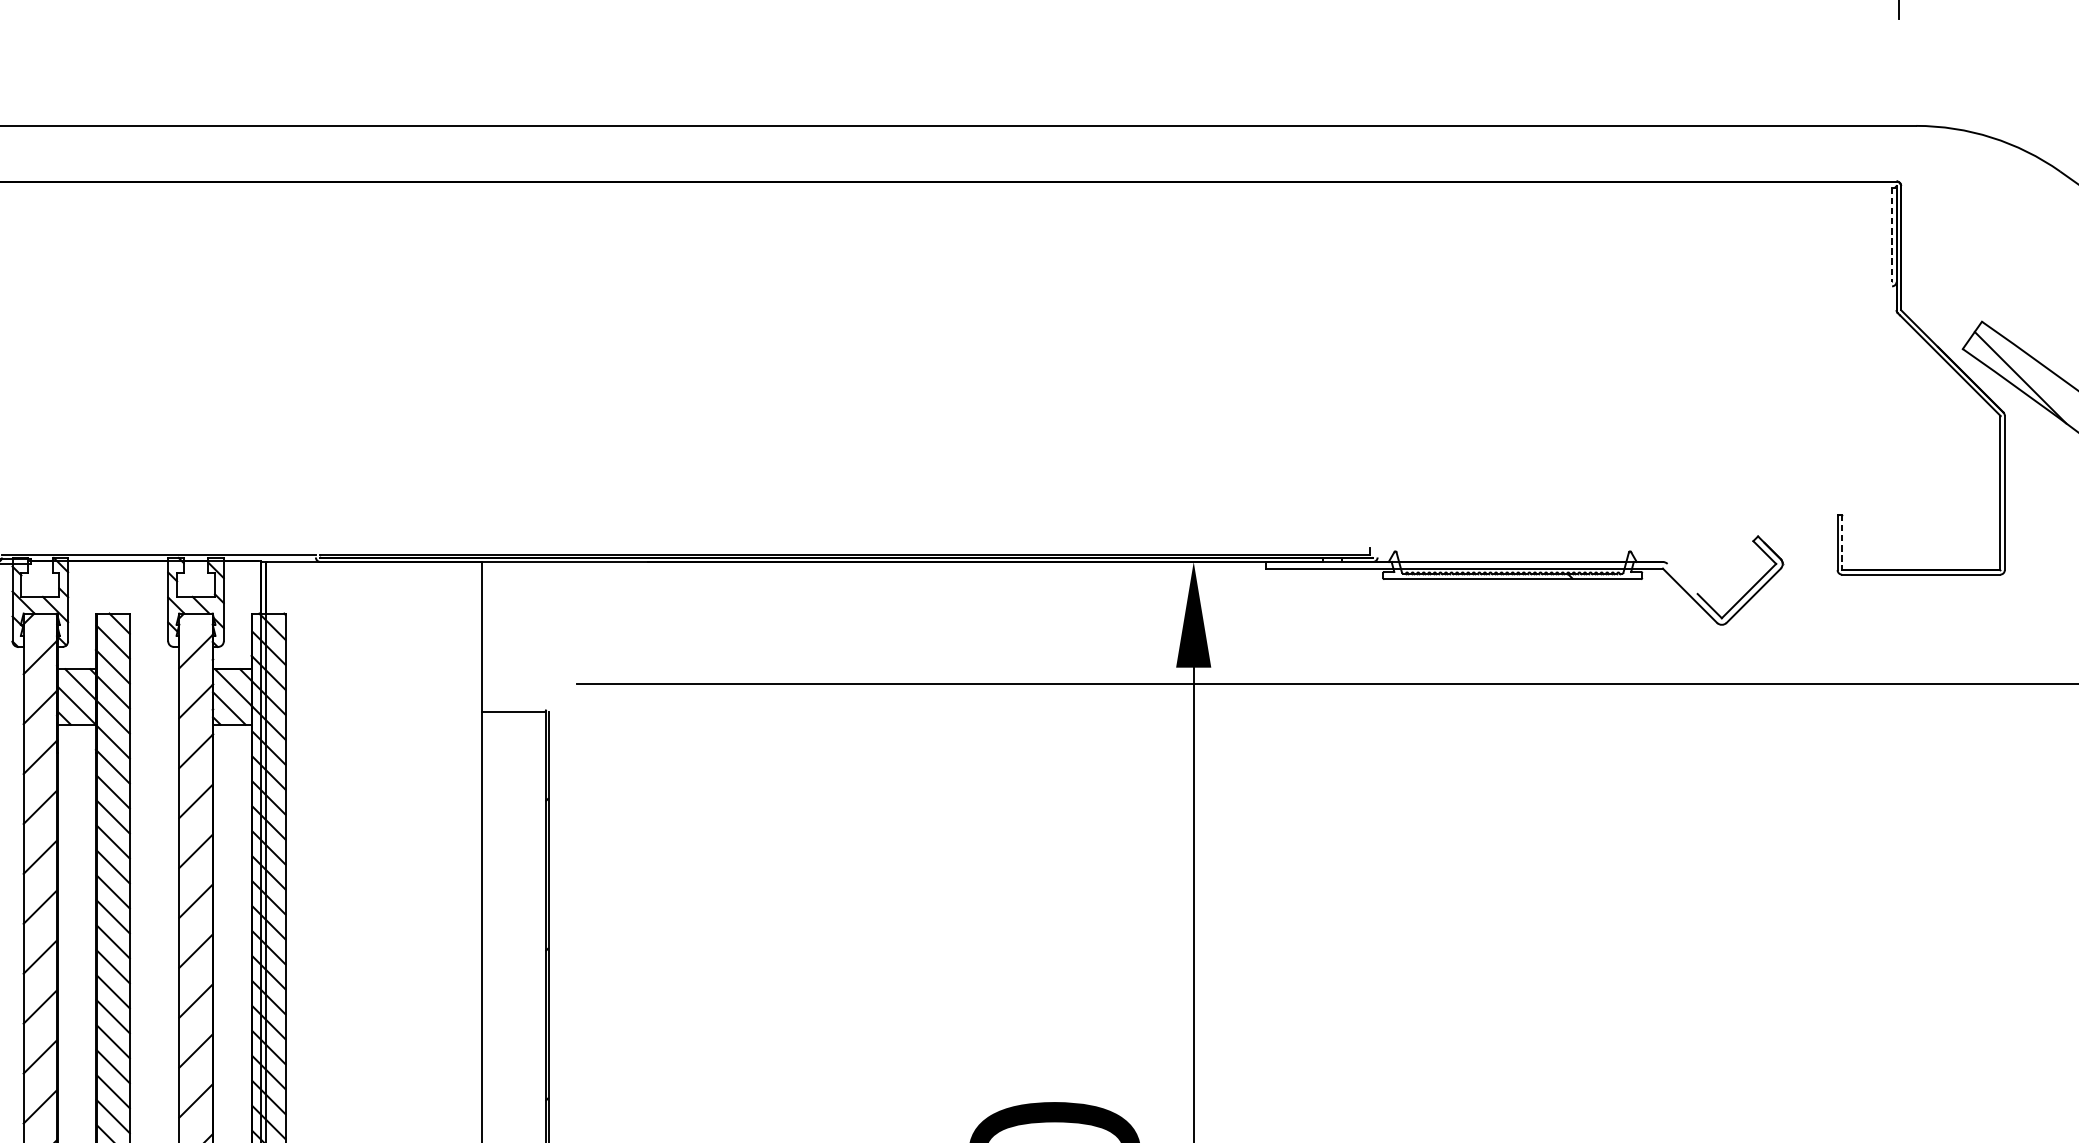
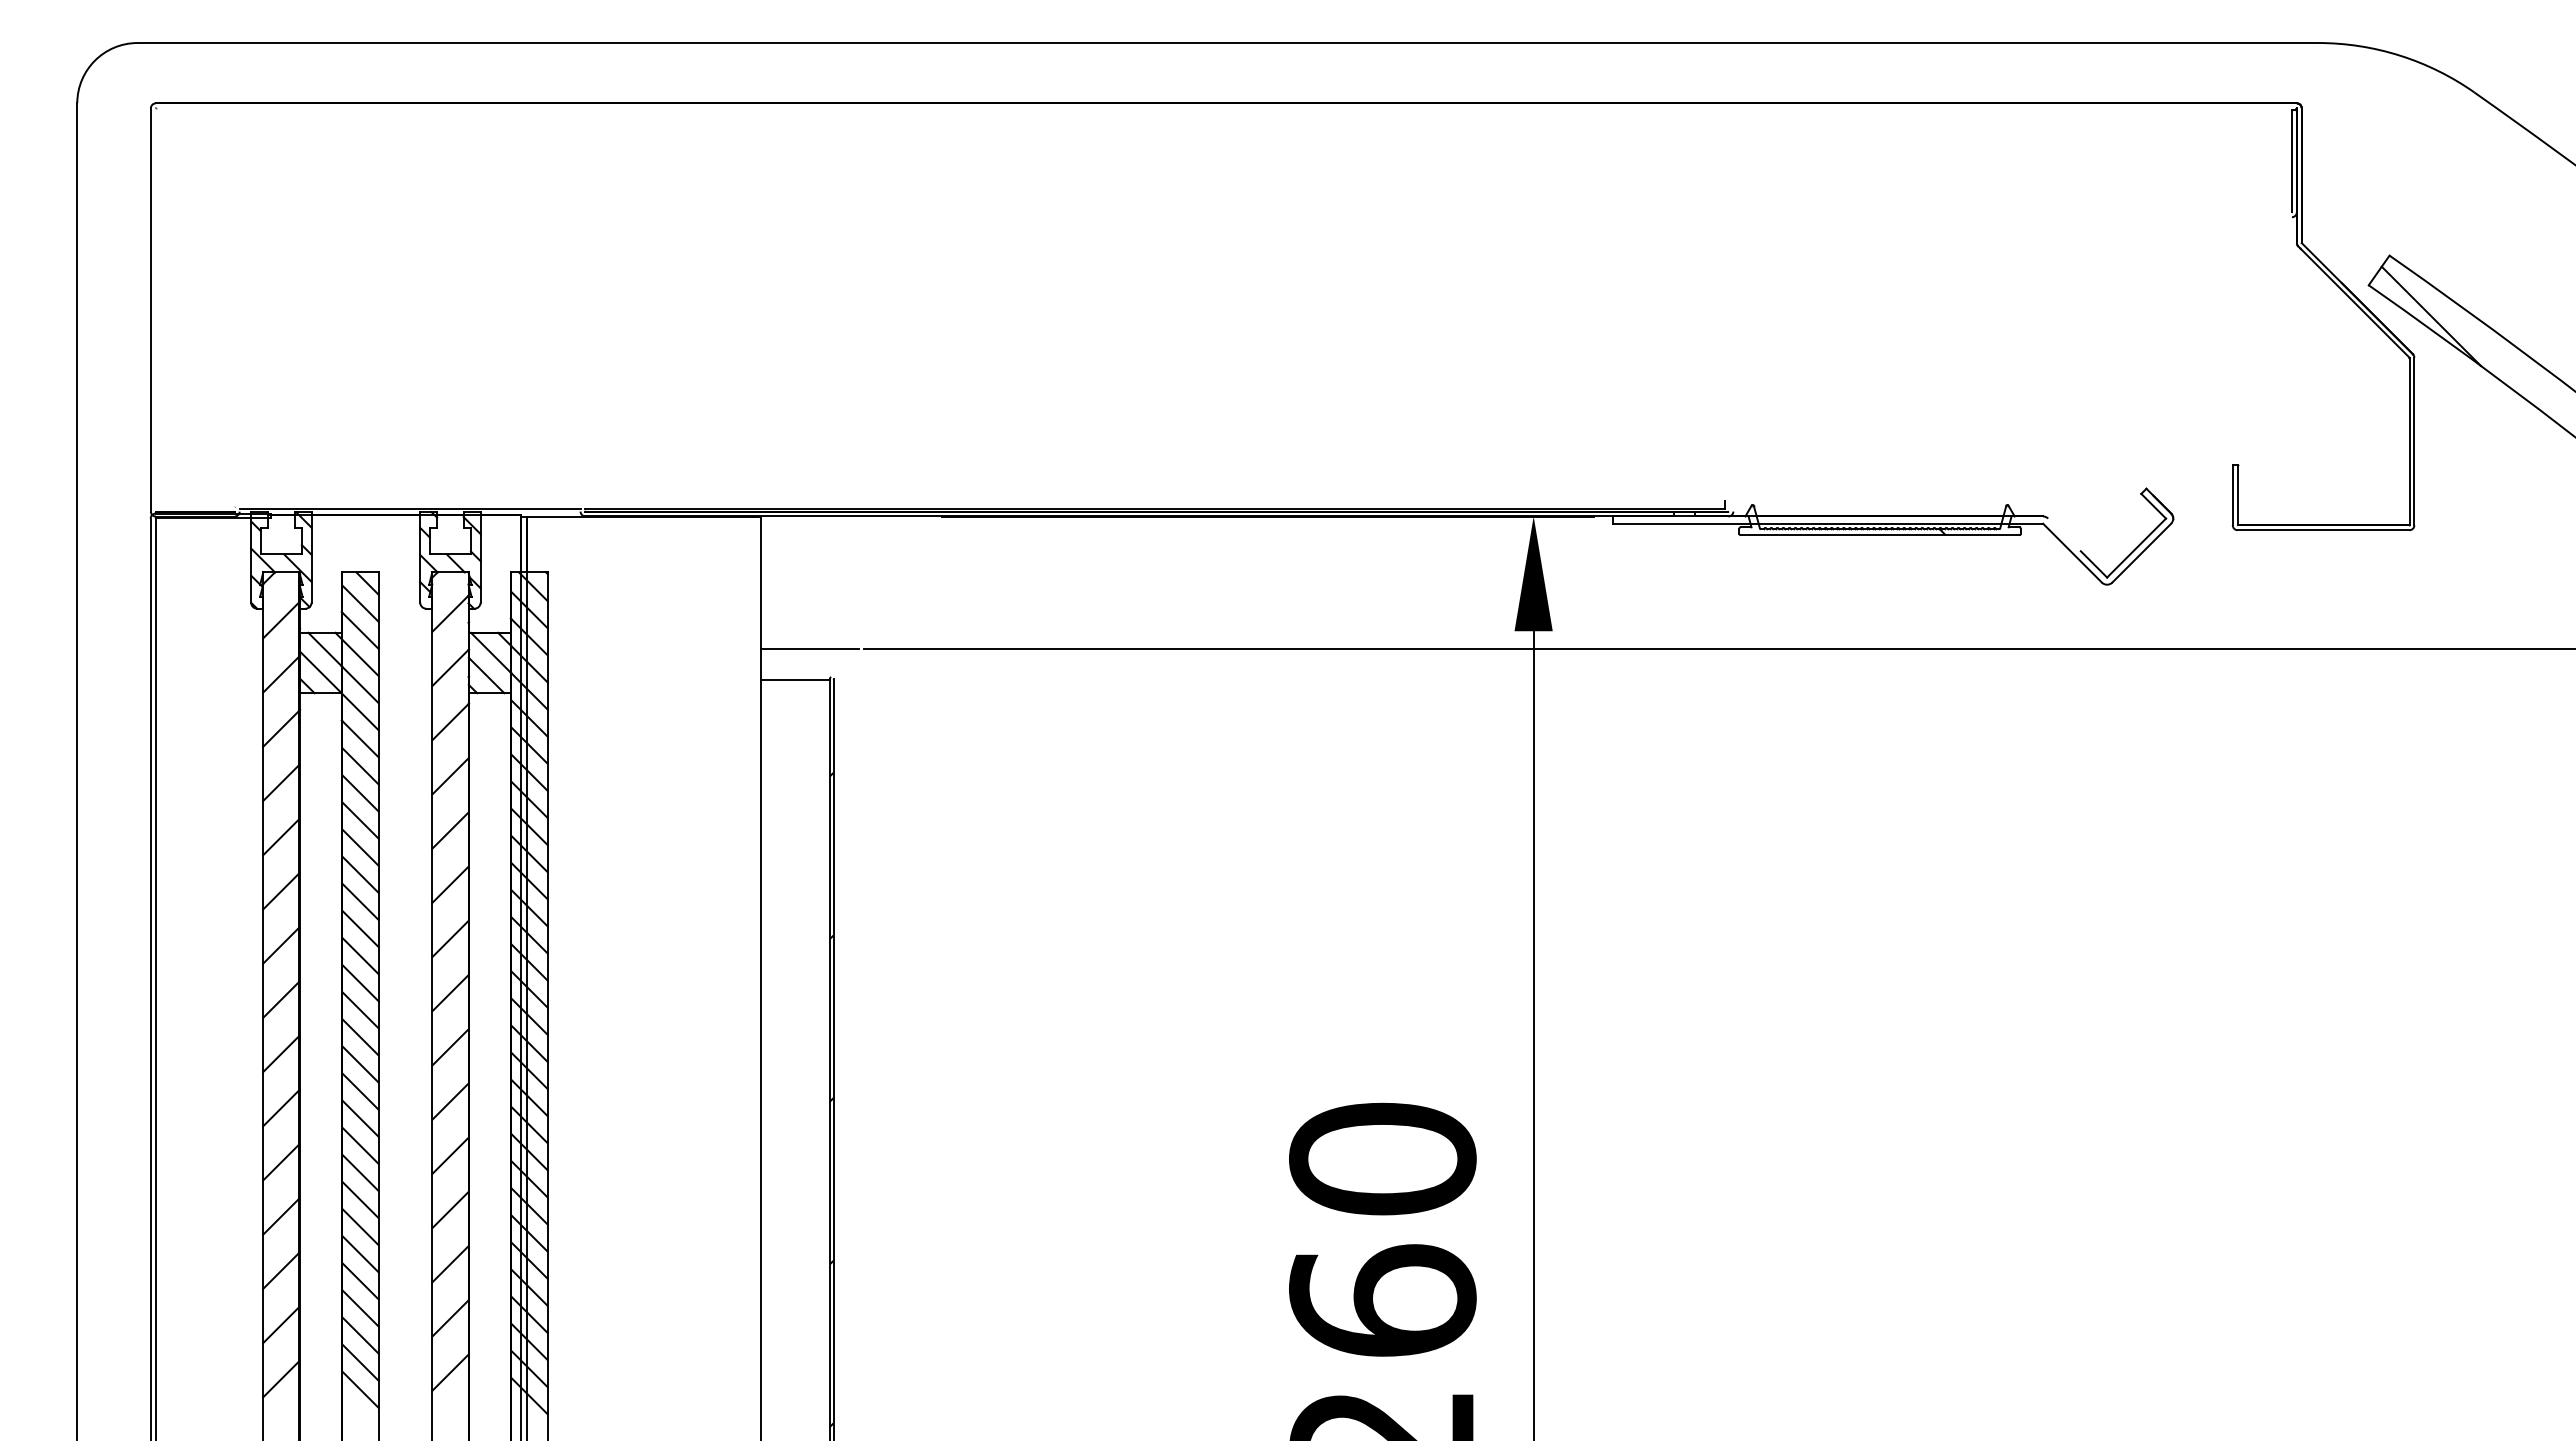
line: (1892, 235) -> (2292, 161), dashed -> solid
line: (1841, 542) -> (2237, 495), dashed -> solid
line: (526, 684) -> (809, 649), added

